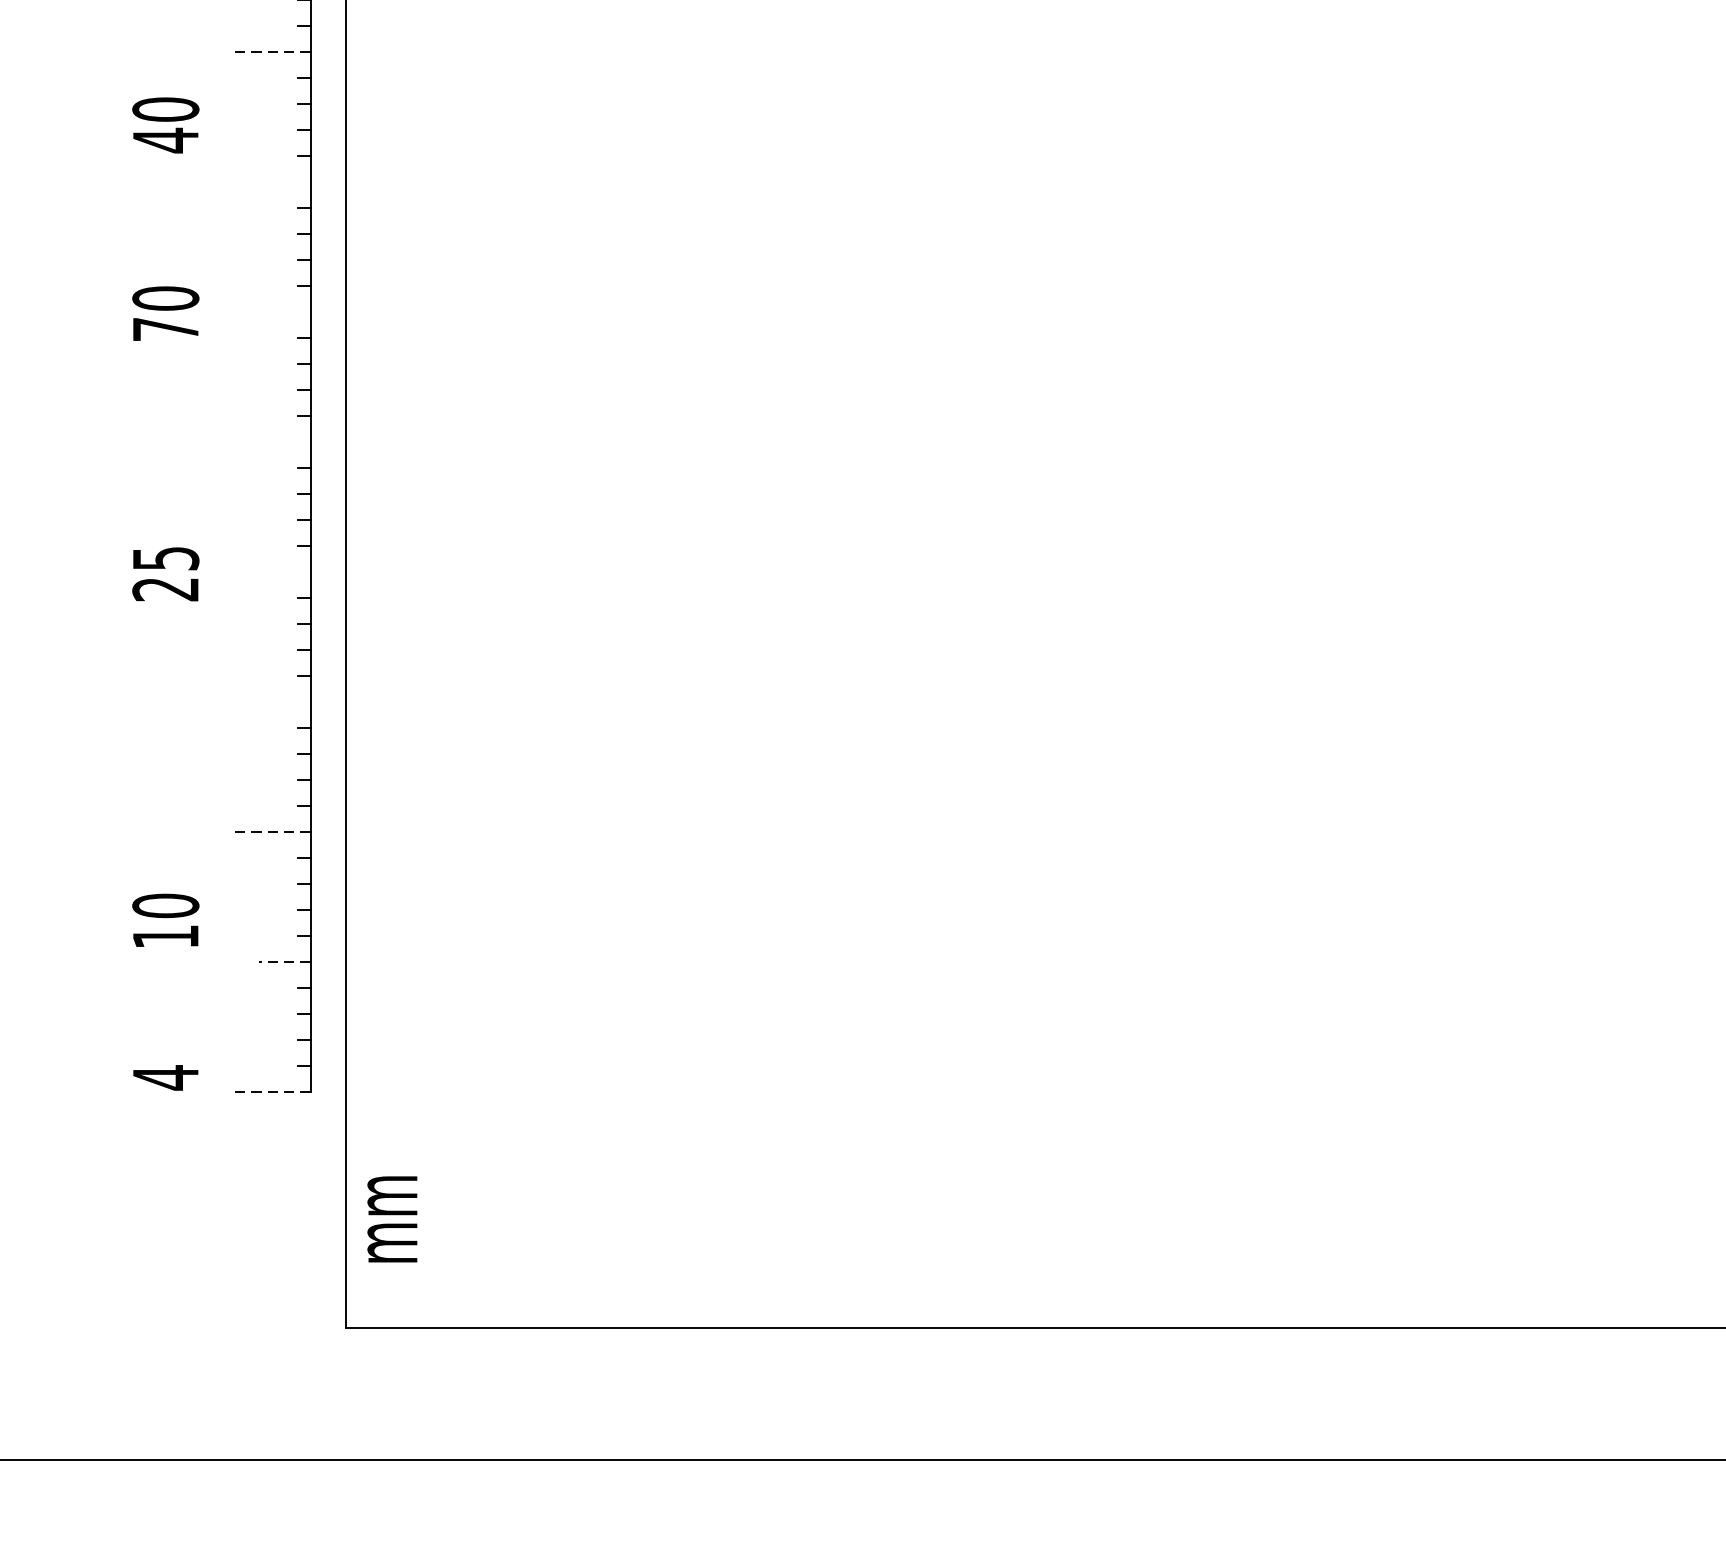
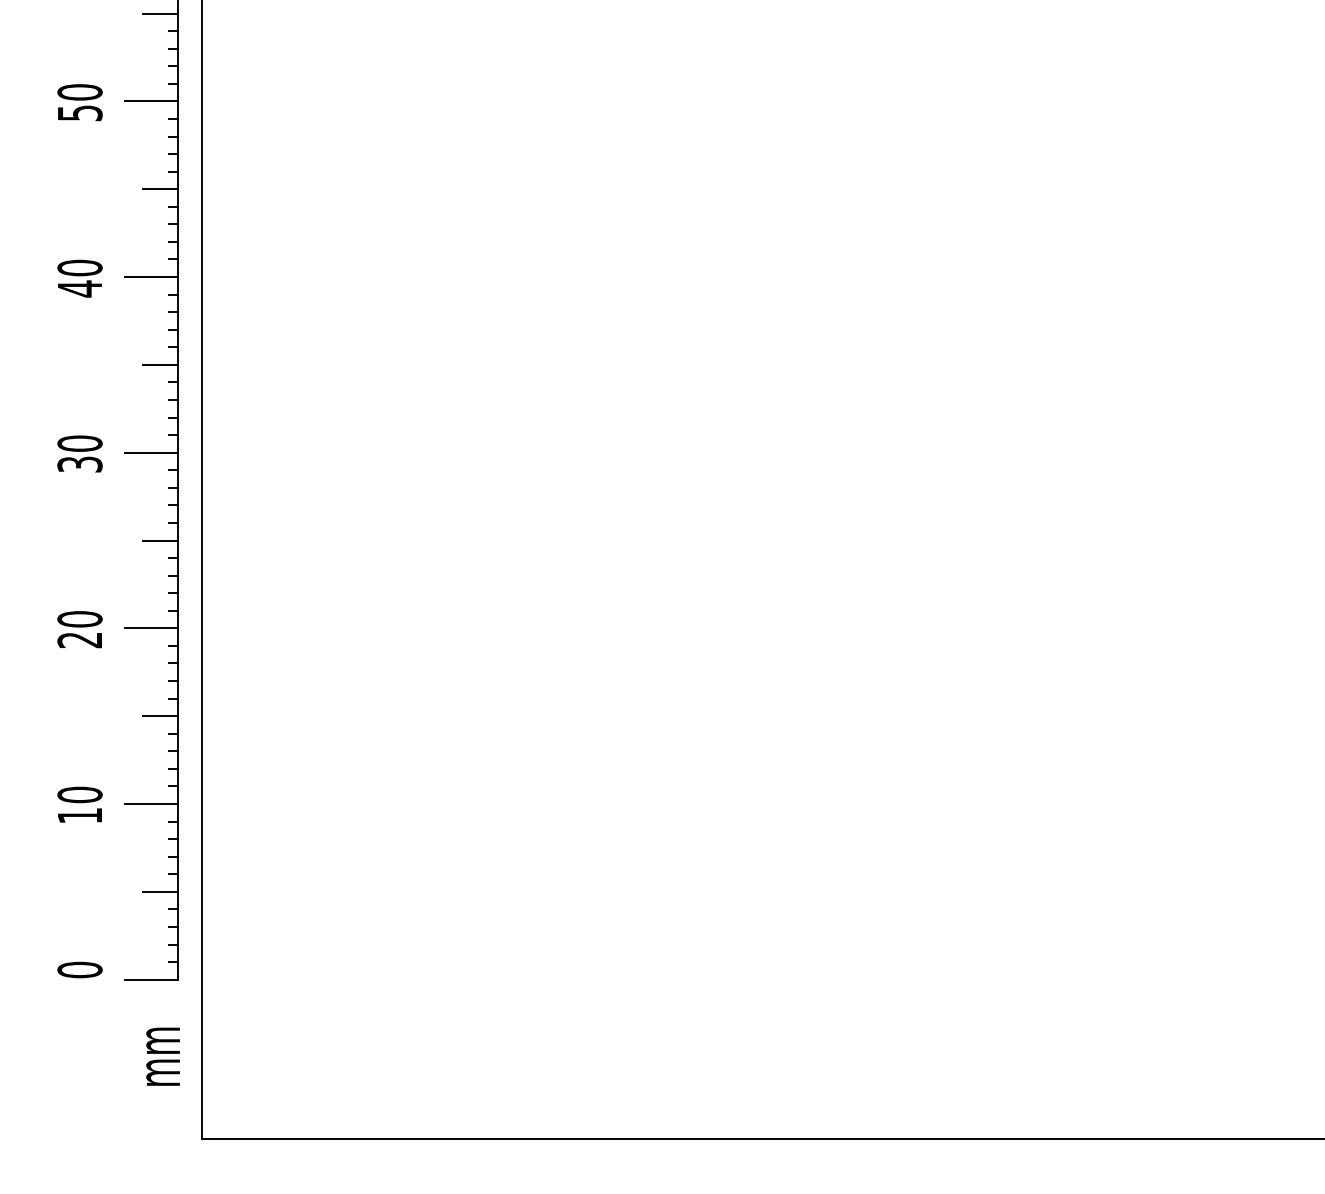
line: (270, 52) -> (150, 277), dashed -> solid
text: (165, 125) -> (79, 278), moved
line: (283, 181) -> (159, 364), added
line: (271, 311) -> (151, 452), added
text: (165, 329) -> (79, 464), 70 -> 30
line: (283, 441) -> (159, 540), added
text: (165, 558) -> (79, 619), 25 -> 20
line: (271, 572) -> (151, 628), added
line: (283, 702) -> (159, 716), added
line: (270, 831) -> (150, 803), dashed -> solid
text: (165, 920) -> (79, 804), moved
line: (284, 961) -> (160, 891), dashed -> solid
text: (165, 1076) -> (79, 969), 4 -> 0
line: (270, 1091) -> (150, 979), dashed -> solid
text: (391, 1219) -> (162, 1056), moved

